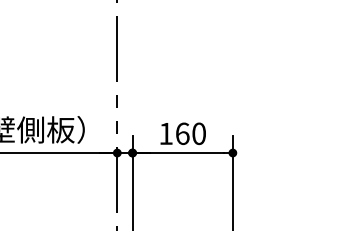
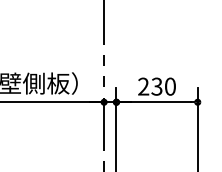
text: (174, 133) -> (150, 86), 160 -> 230

